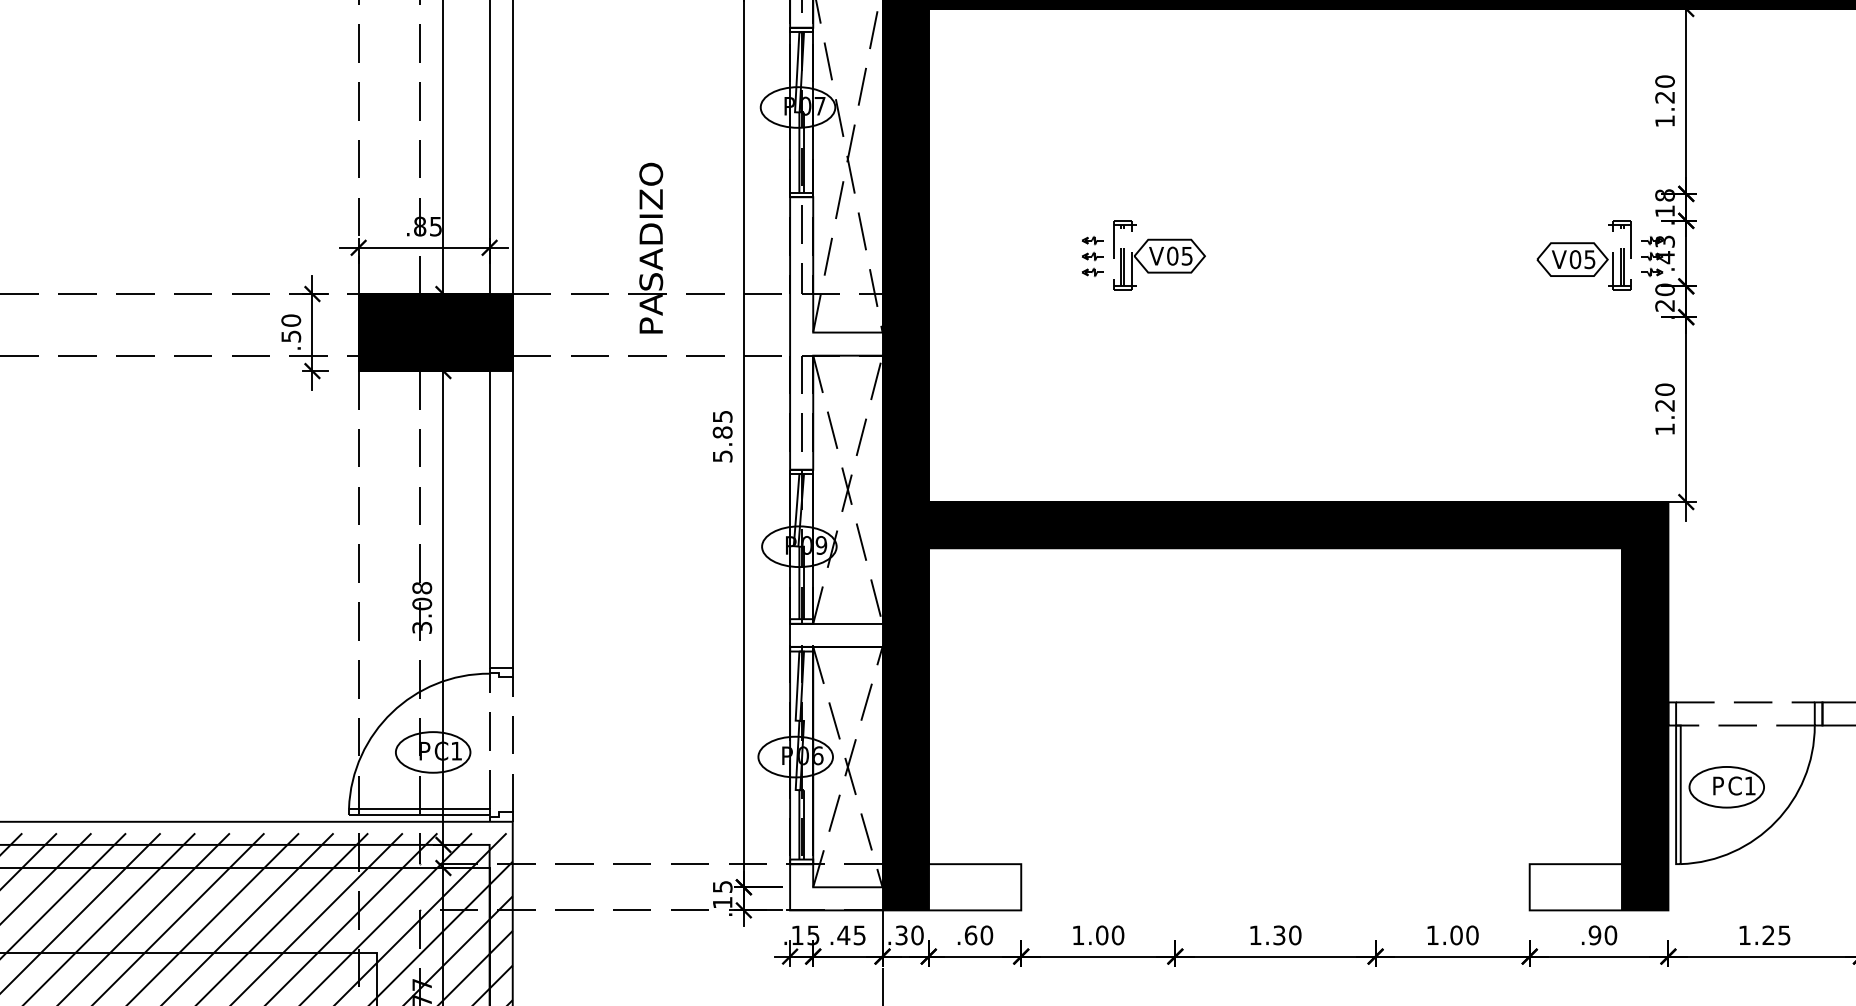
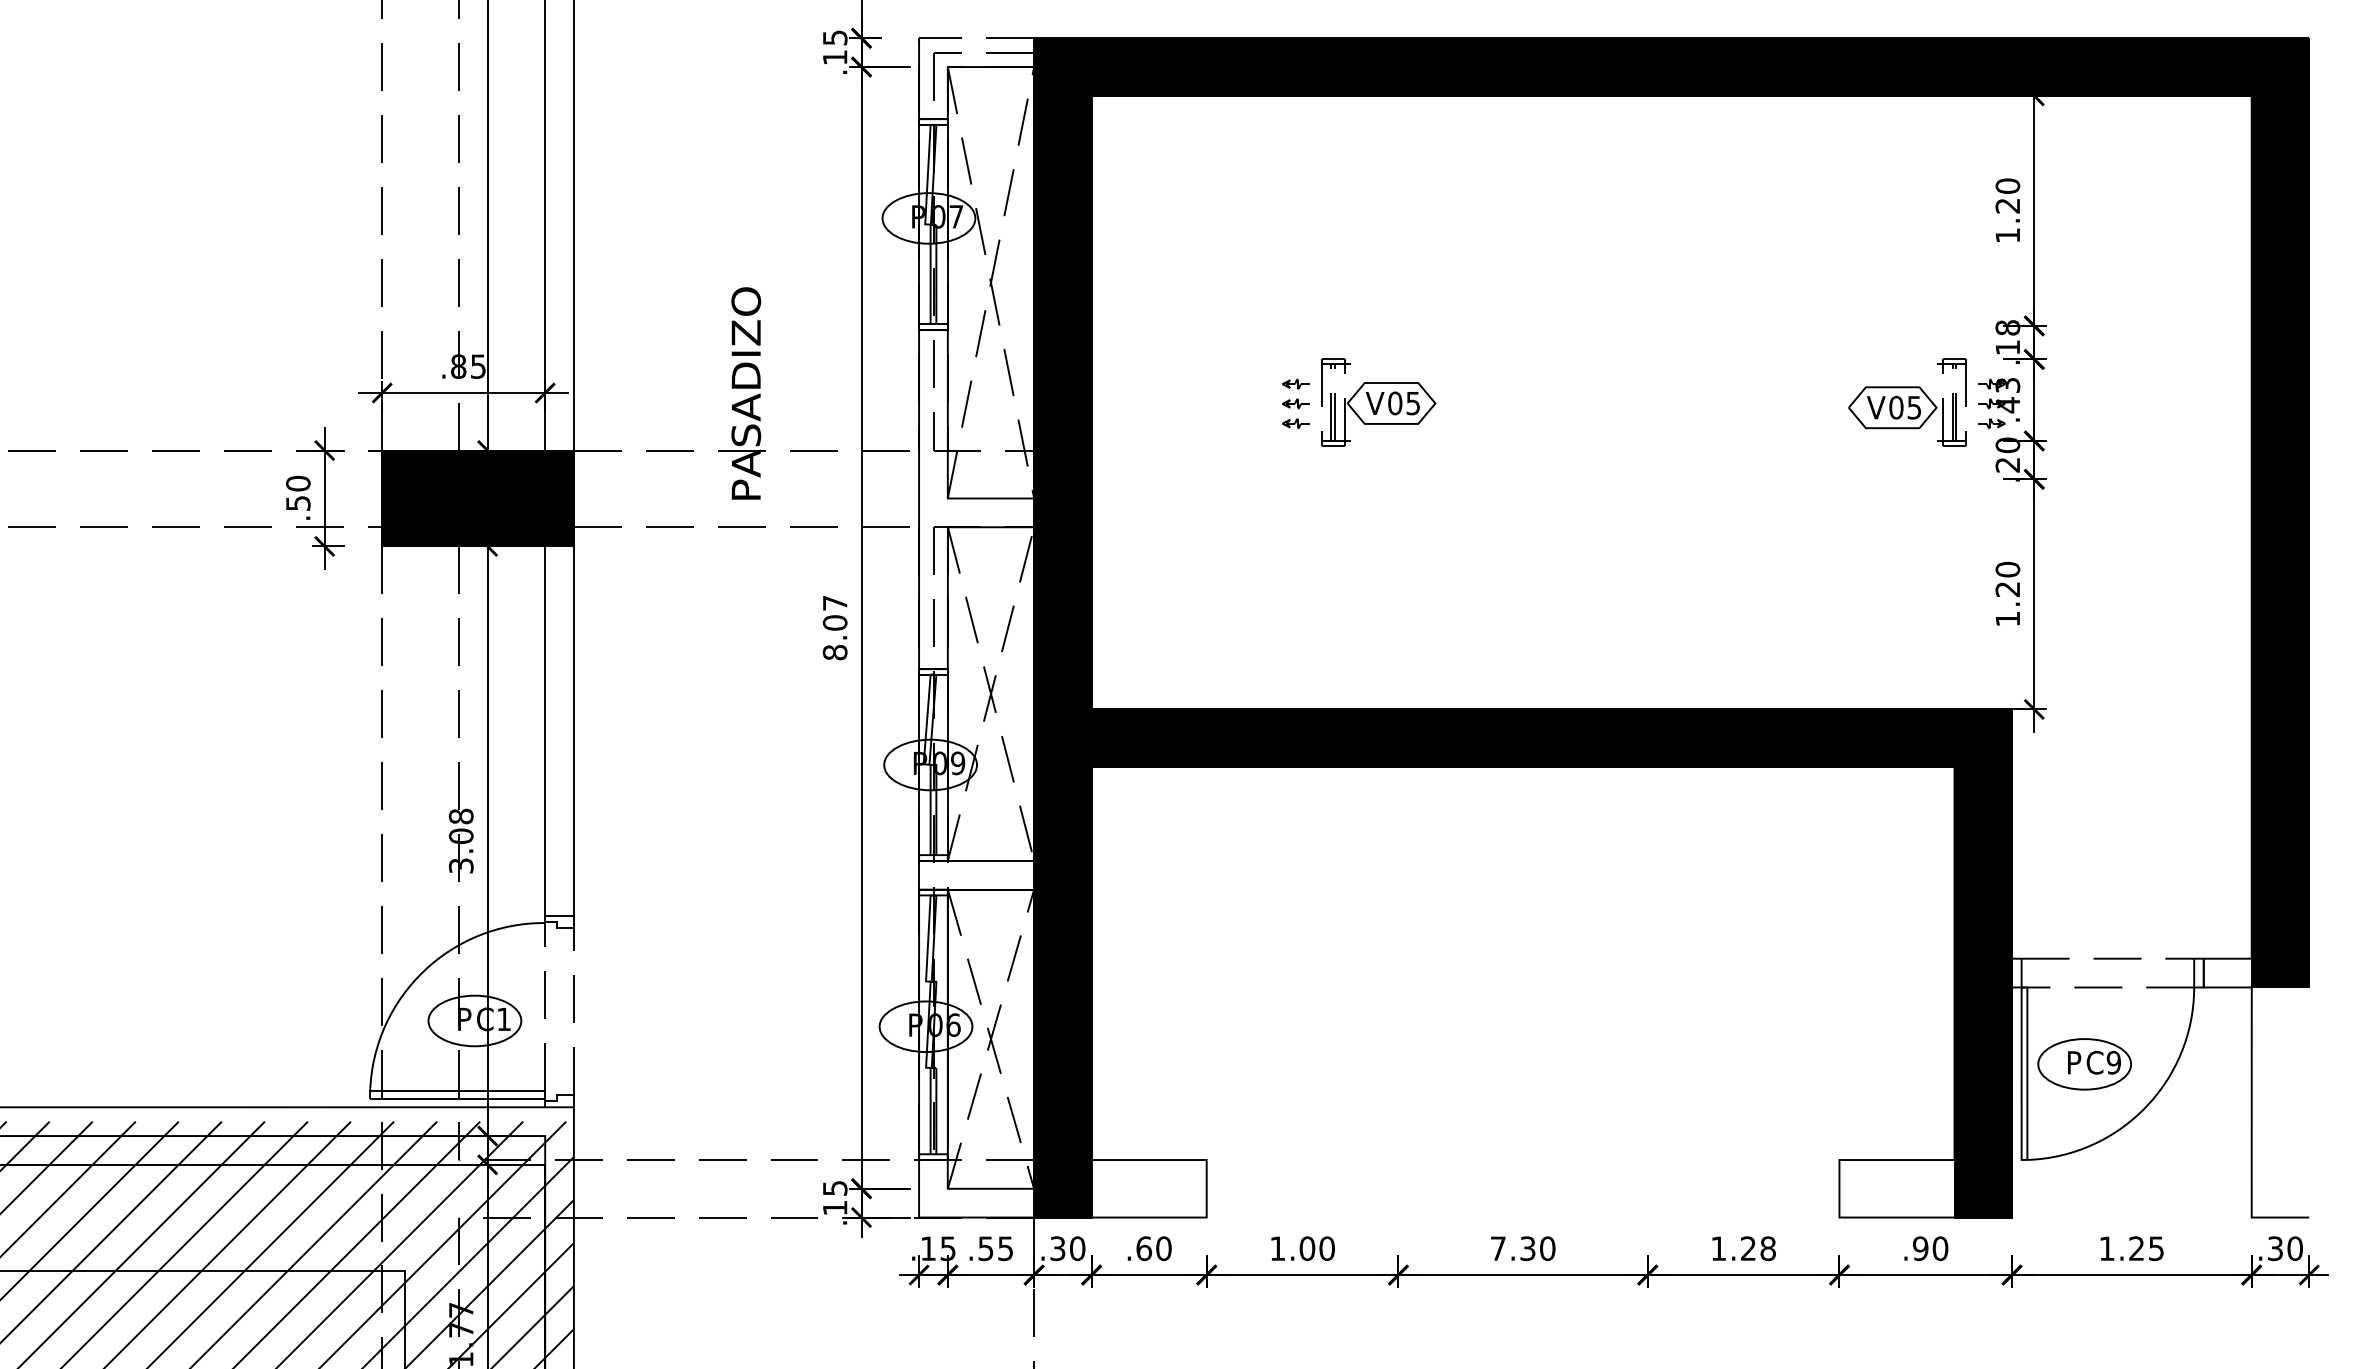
text: (722, 437) -> (834, 628), 5.85 -> 8.07
text: (1749, 785) -> (2113, 1062), C1 -> C9
text: (843, 935) -> (985, 1248), .45 -> .55
text: (1255, 935) -> (1498, 1248), 1.30 -> 7.30
text: (1463, 935) -> (1757, 1248), 1.00 -> 1.28

